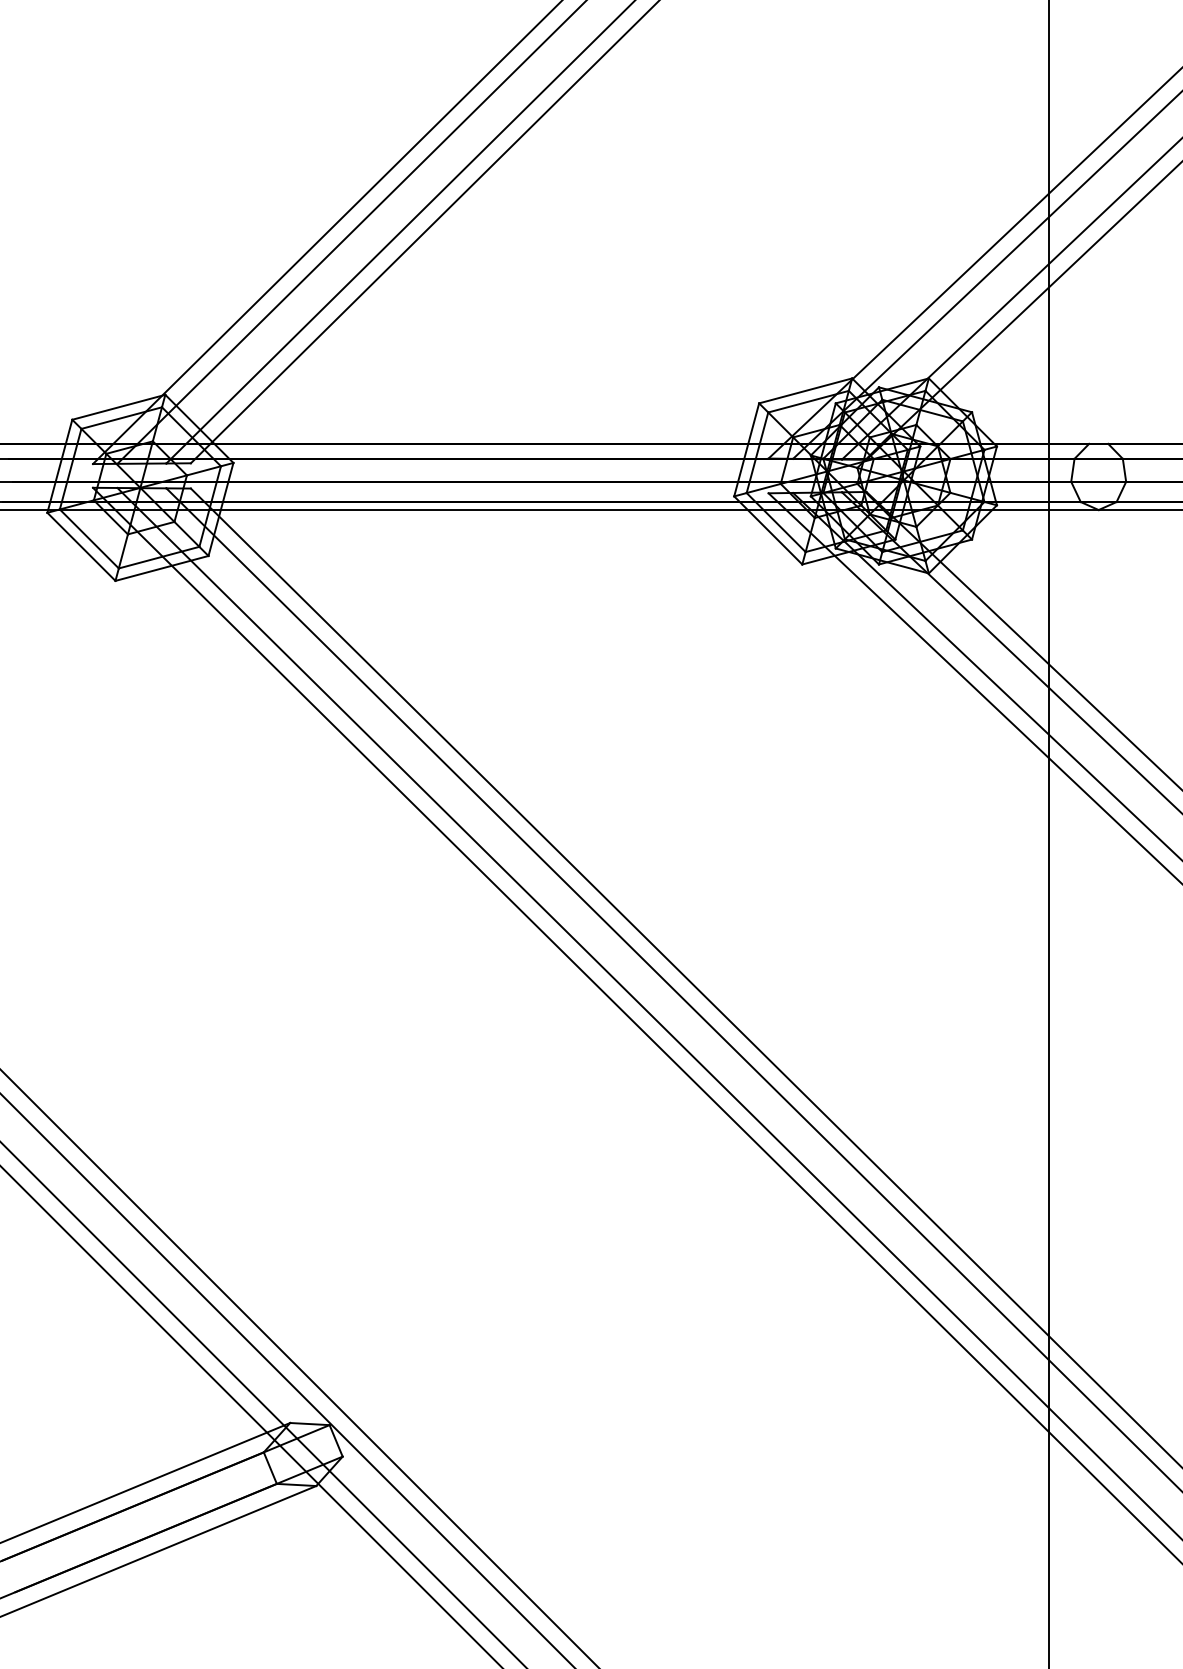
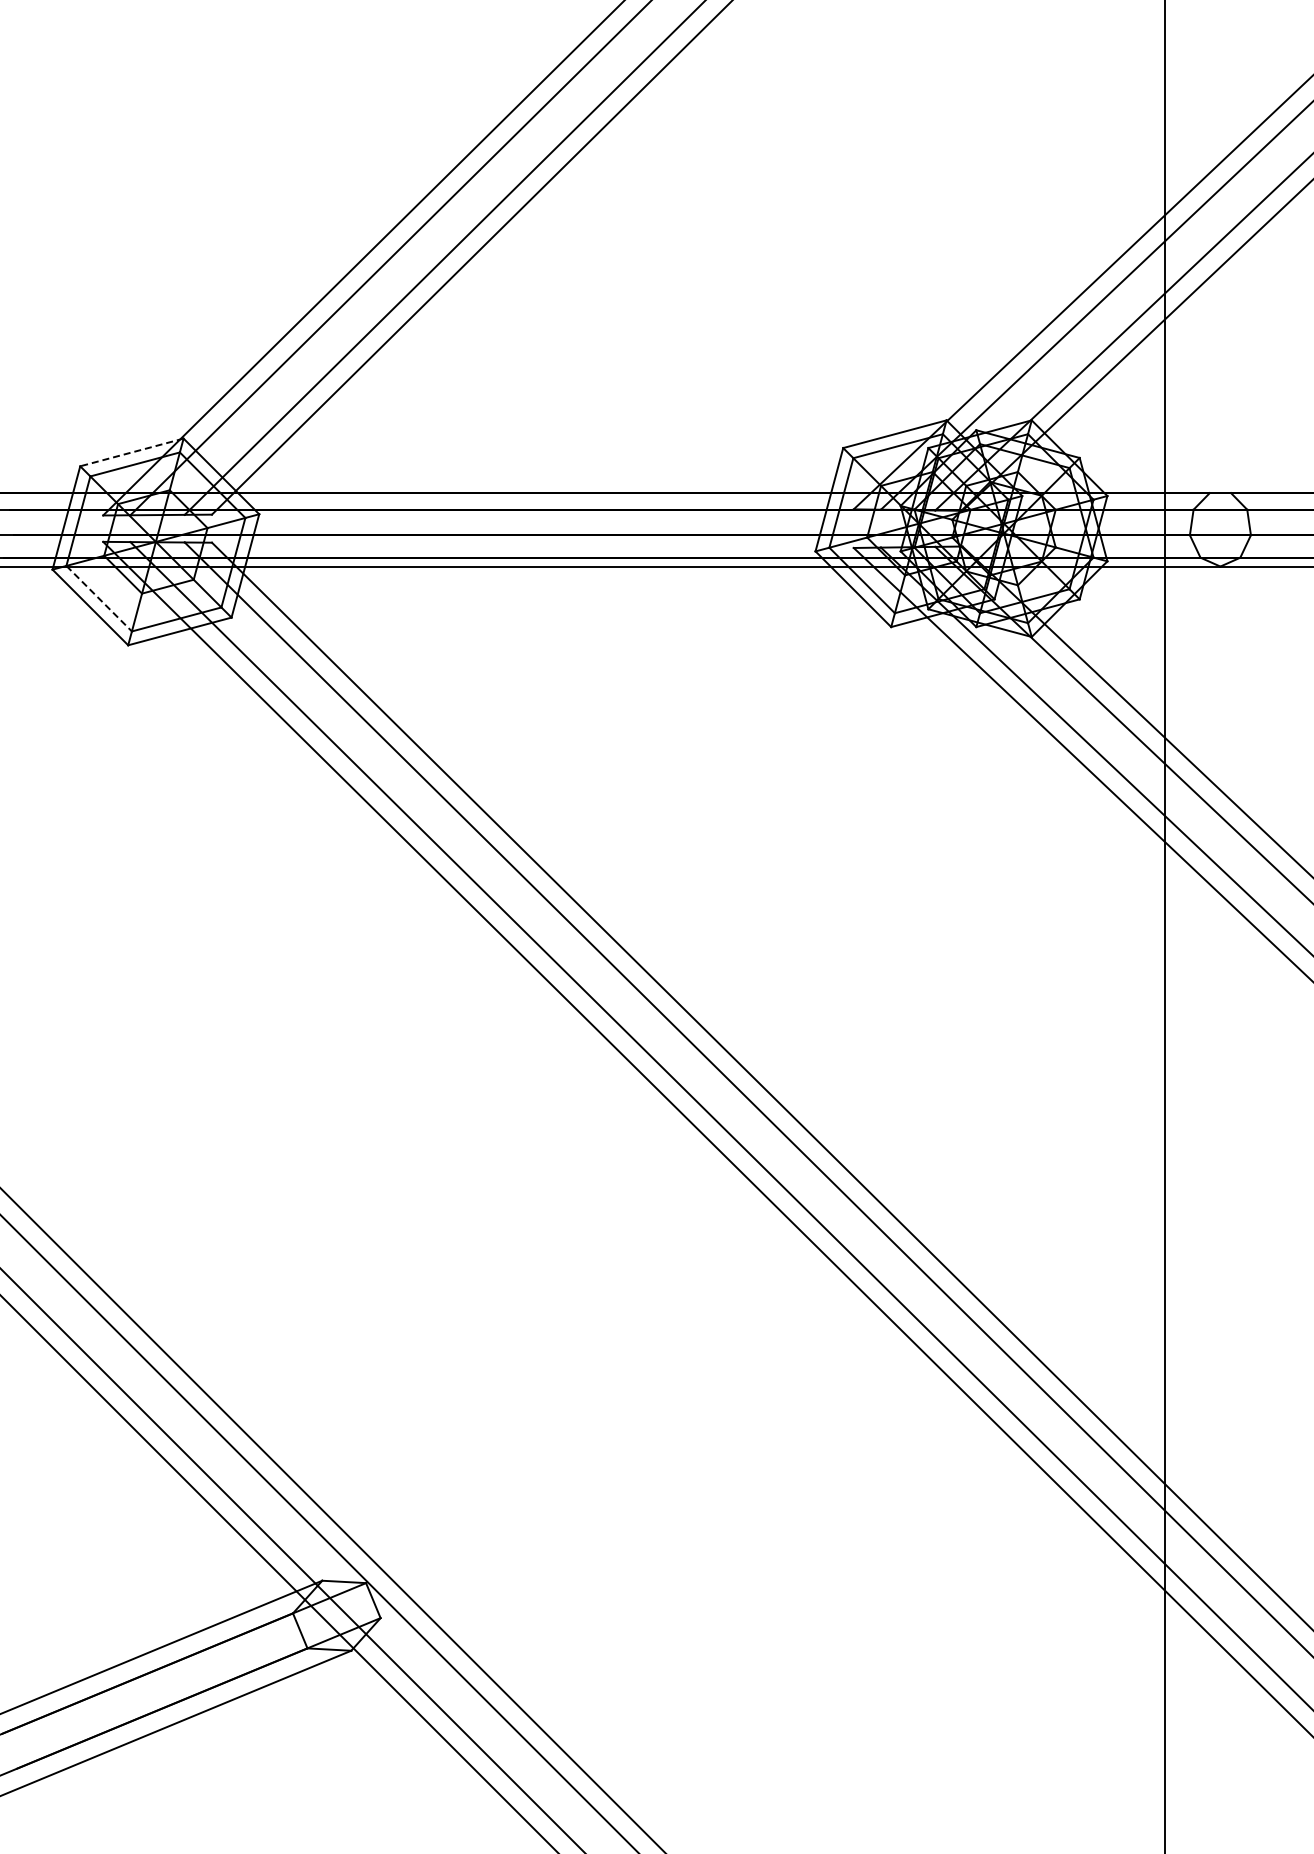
line: (118, 407) -> (131, 452), solid -> dashed
line: (89, 539) -> (99, 599), solid -> dashed

